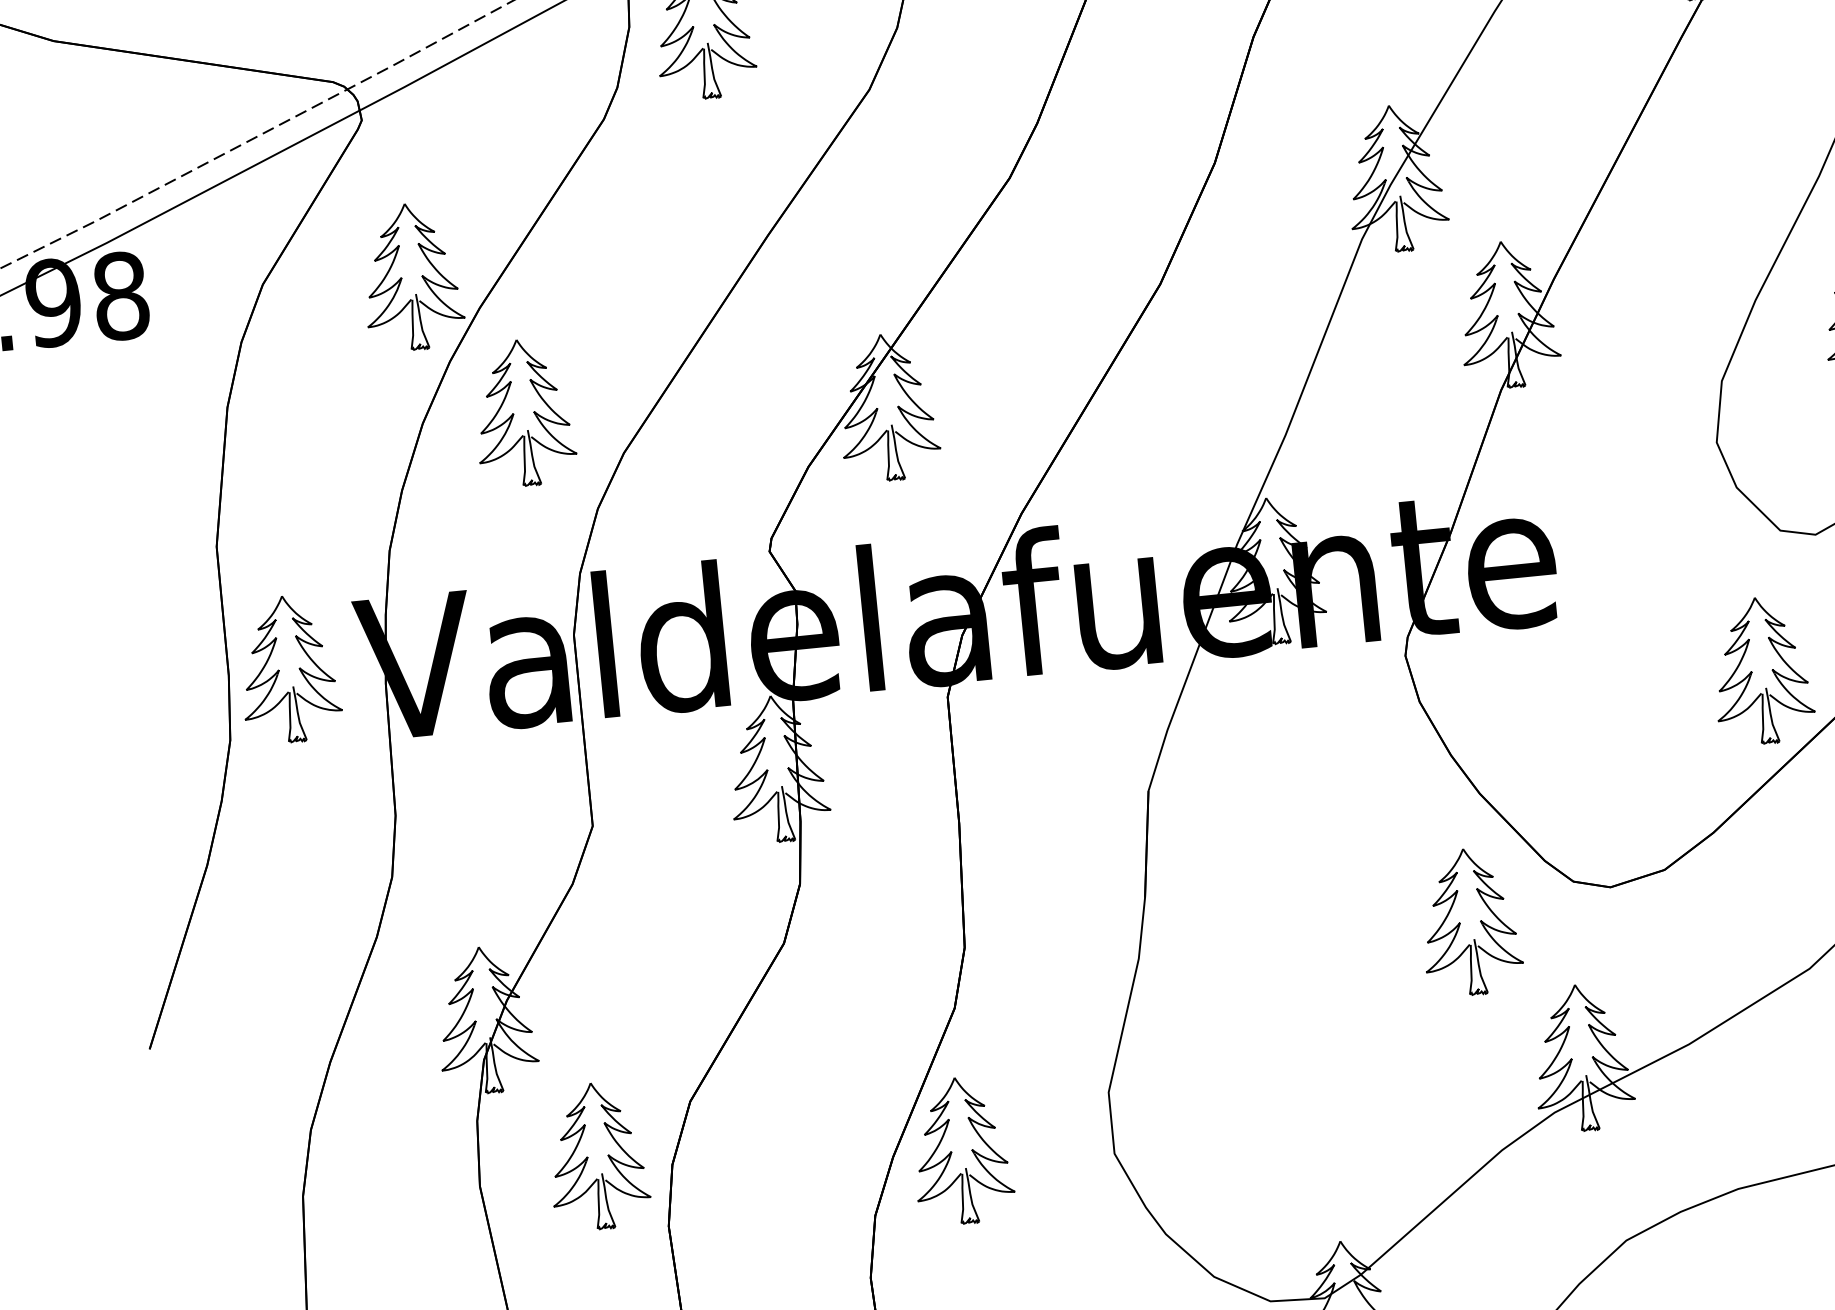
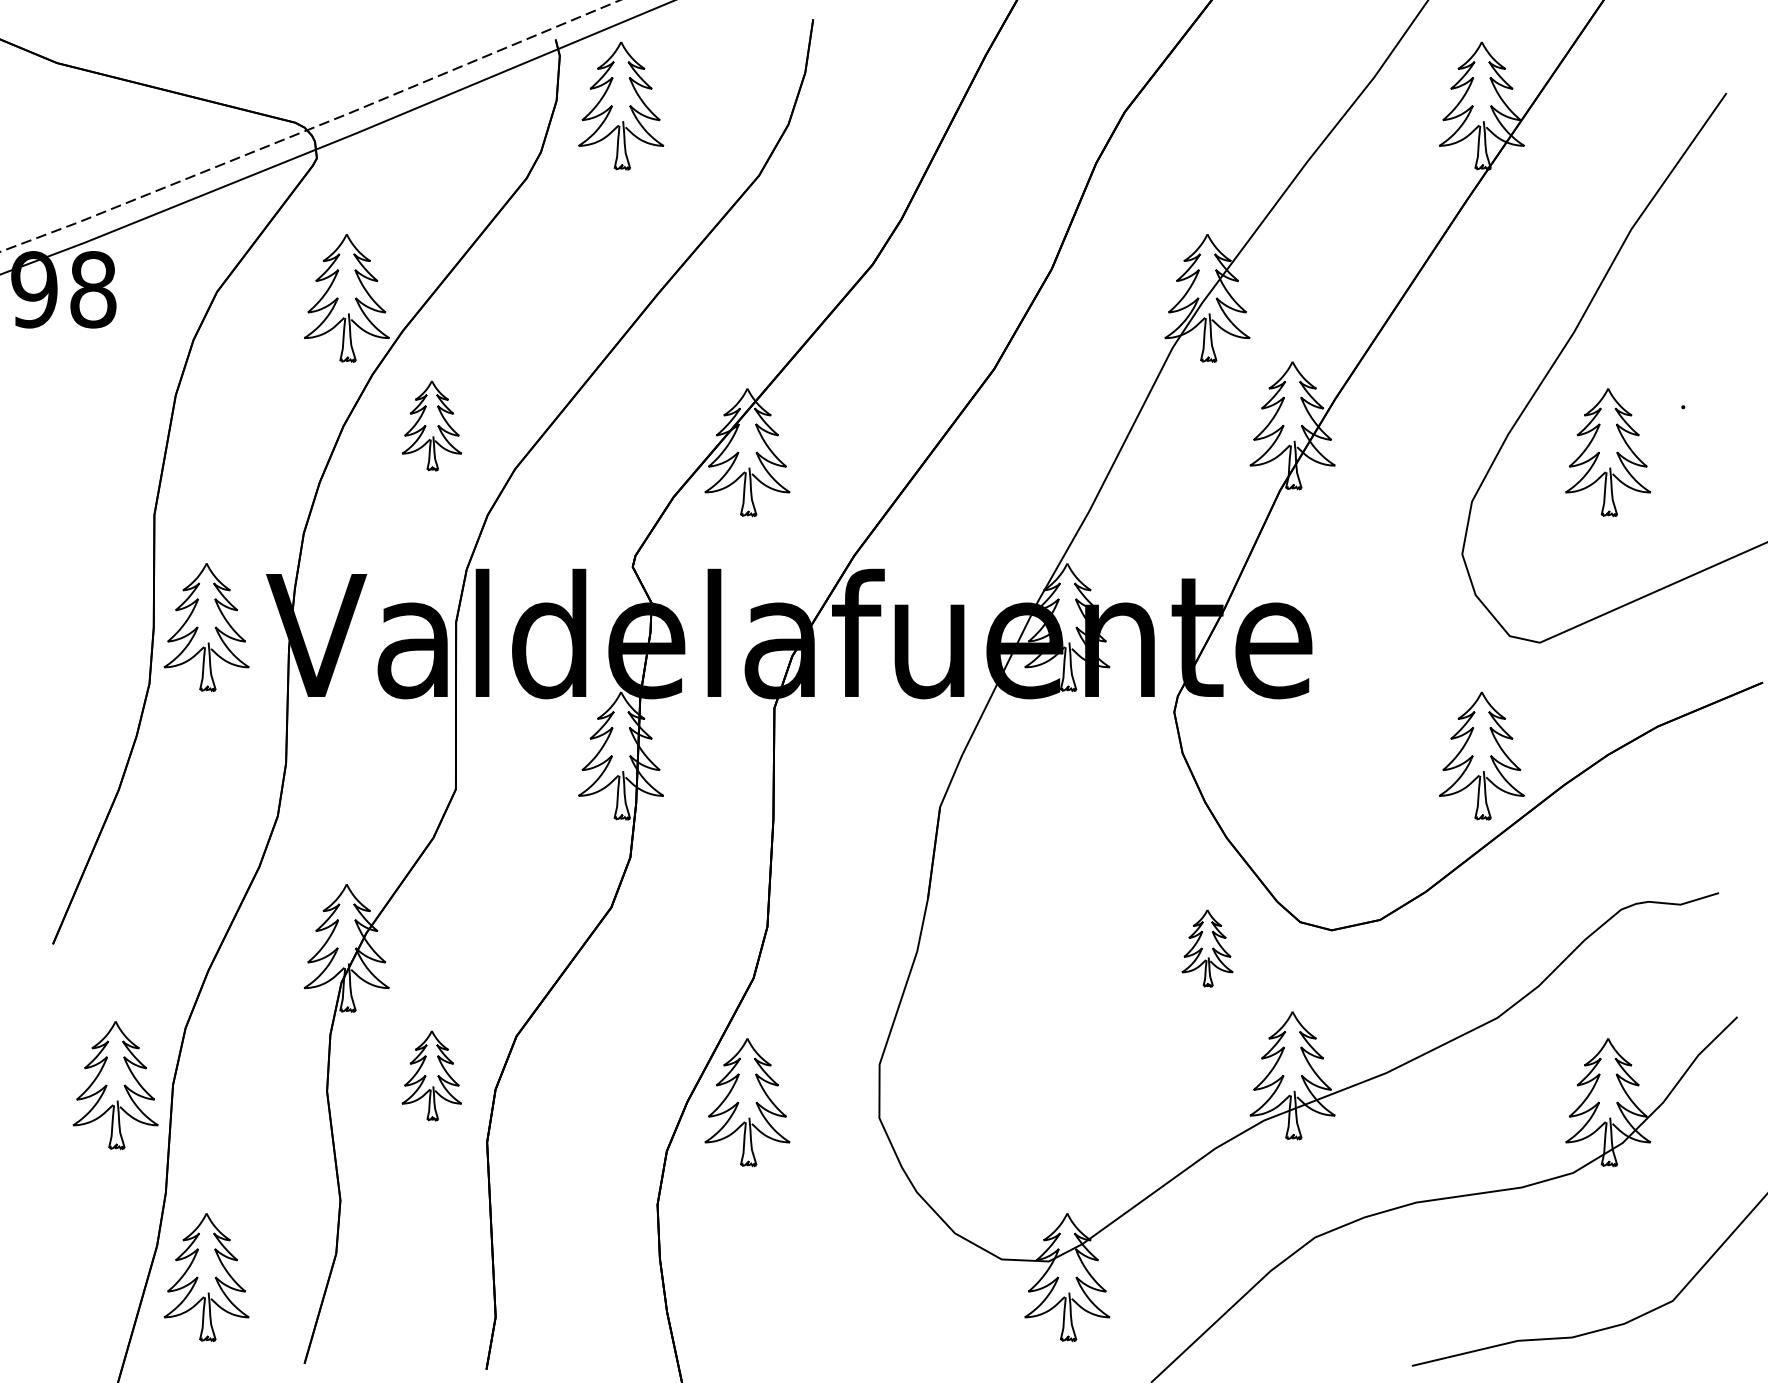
part: (523, 412) -> (431, 425), size x0.7
part: (1470, 922) -> (1207, 948), size x0.6
part: (597, 1156) -> (431, 1075), size x0.7
part: (237, 1203) -> (115, 1085), added

